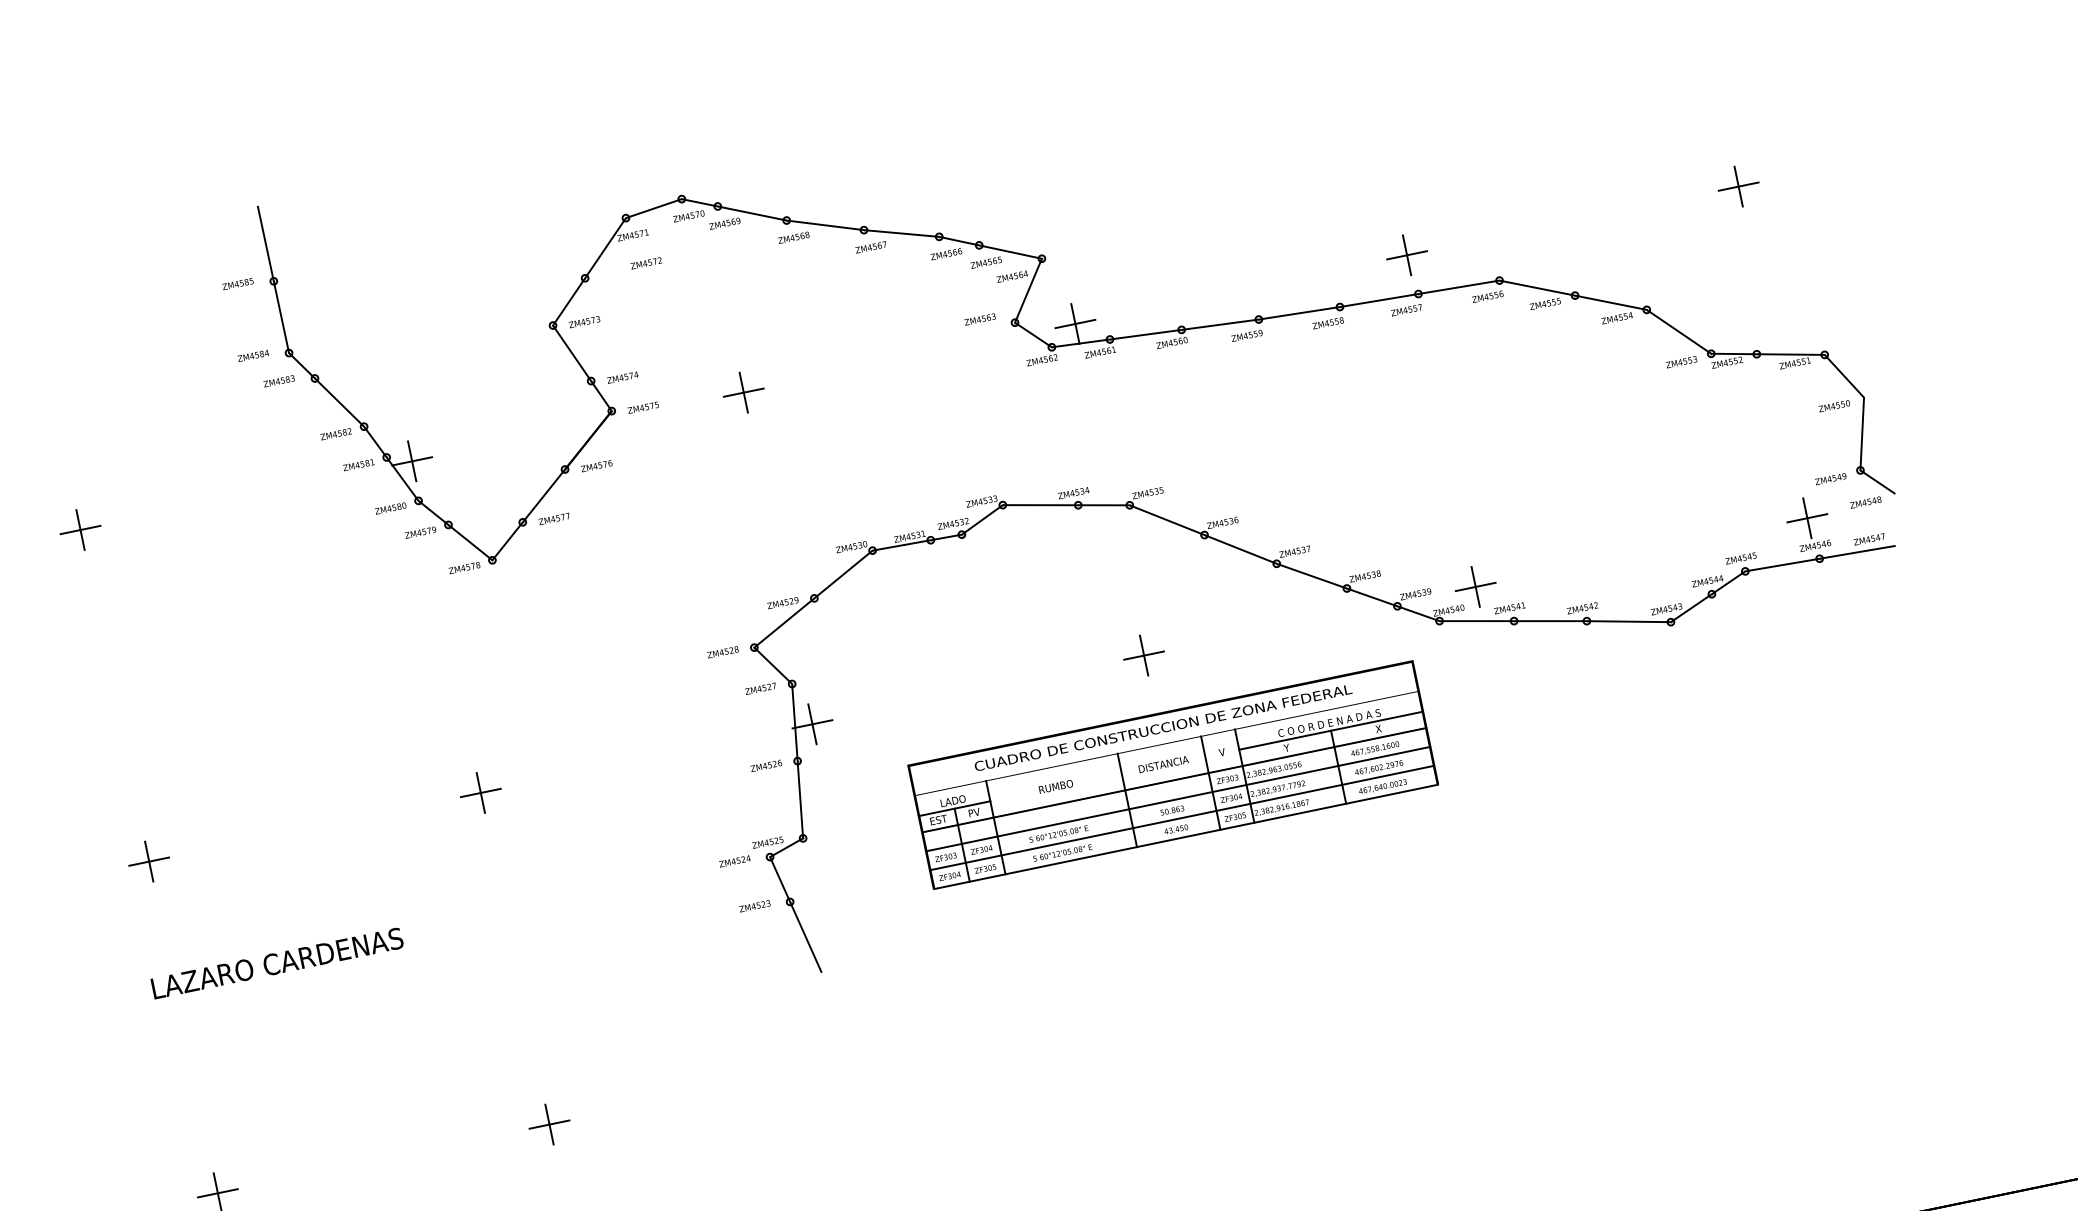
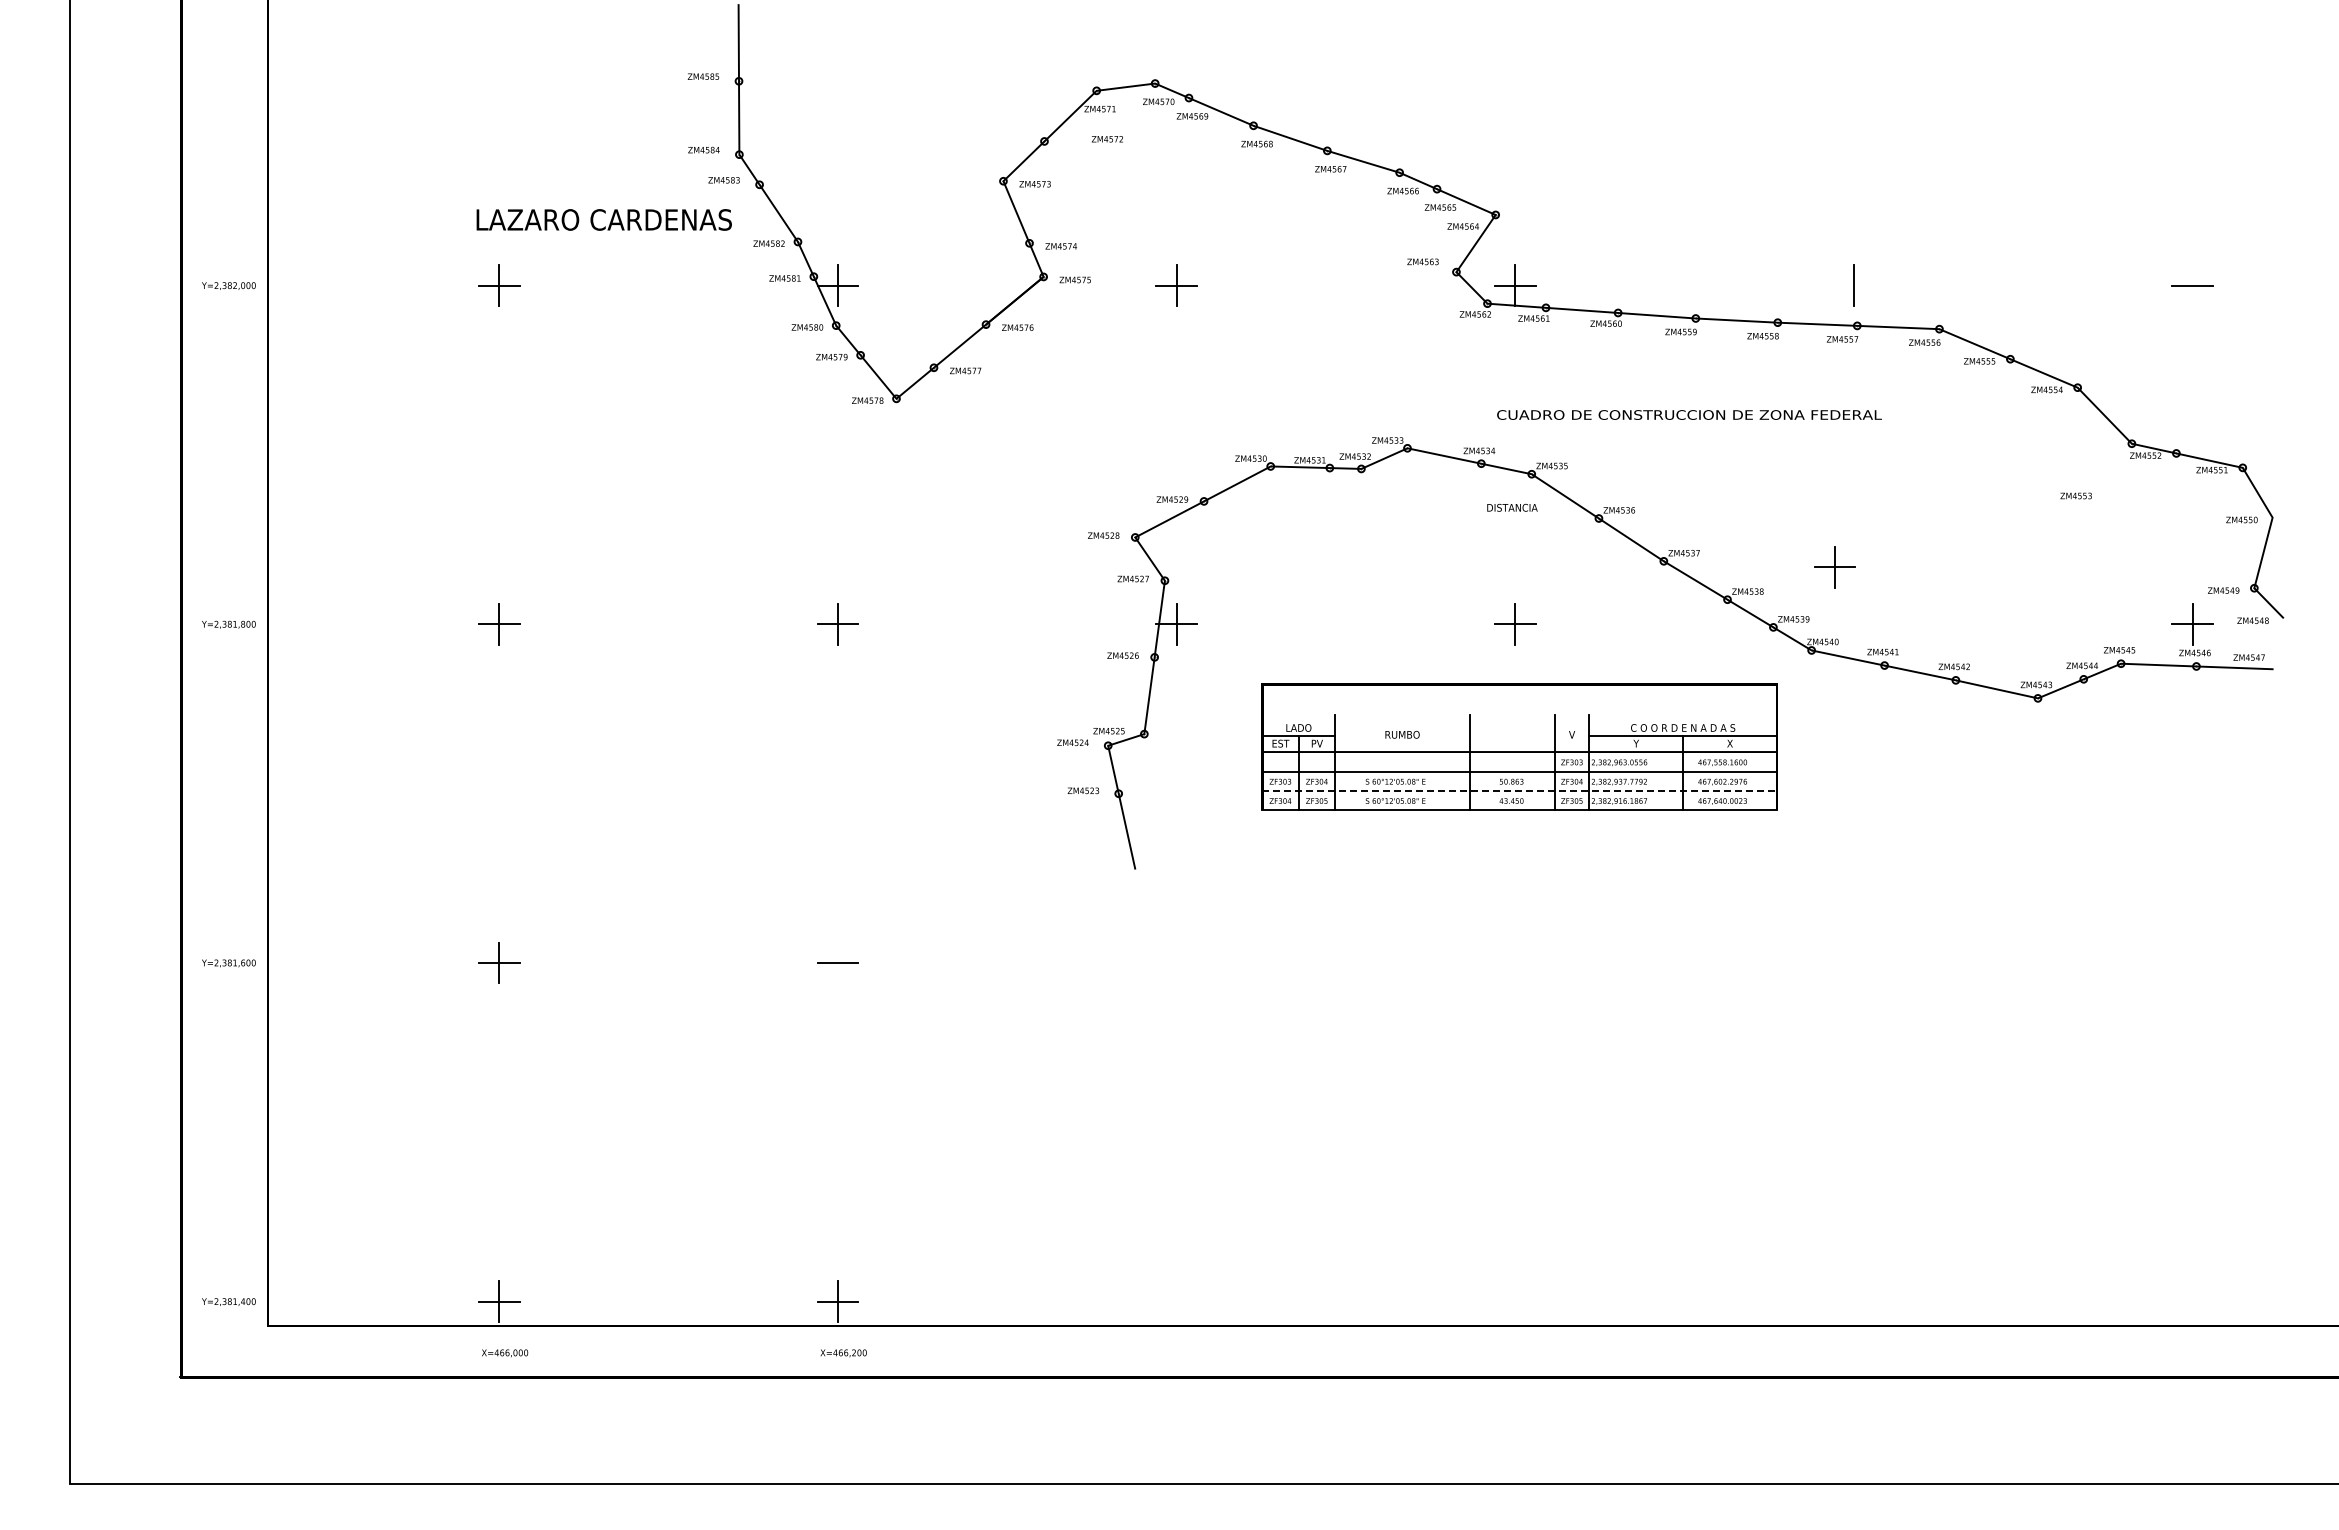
line: (1738, 186) -> (2192, 285), removed
line: (1406, 255) -> (1853, 285), removed
text: (1680, 361) -> (2075, 495), moved
part: (1475, 587) -> (1834, 567), moved
text: (1163, 727) -> (1689, 414), moved
text: (1163, 764) -> (1512, 507), moved
line: (1183, 818) -> (1520, 791), solid -> dashed
text: (276, 963) -> (603, 219), moved
line: (548, 1124) -> (837, 962), removed

